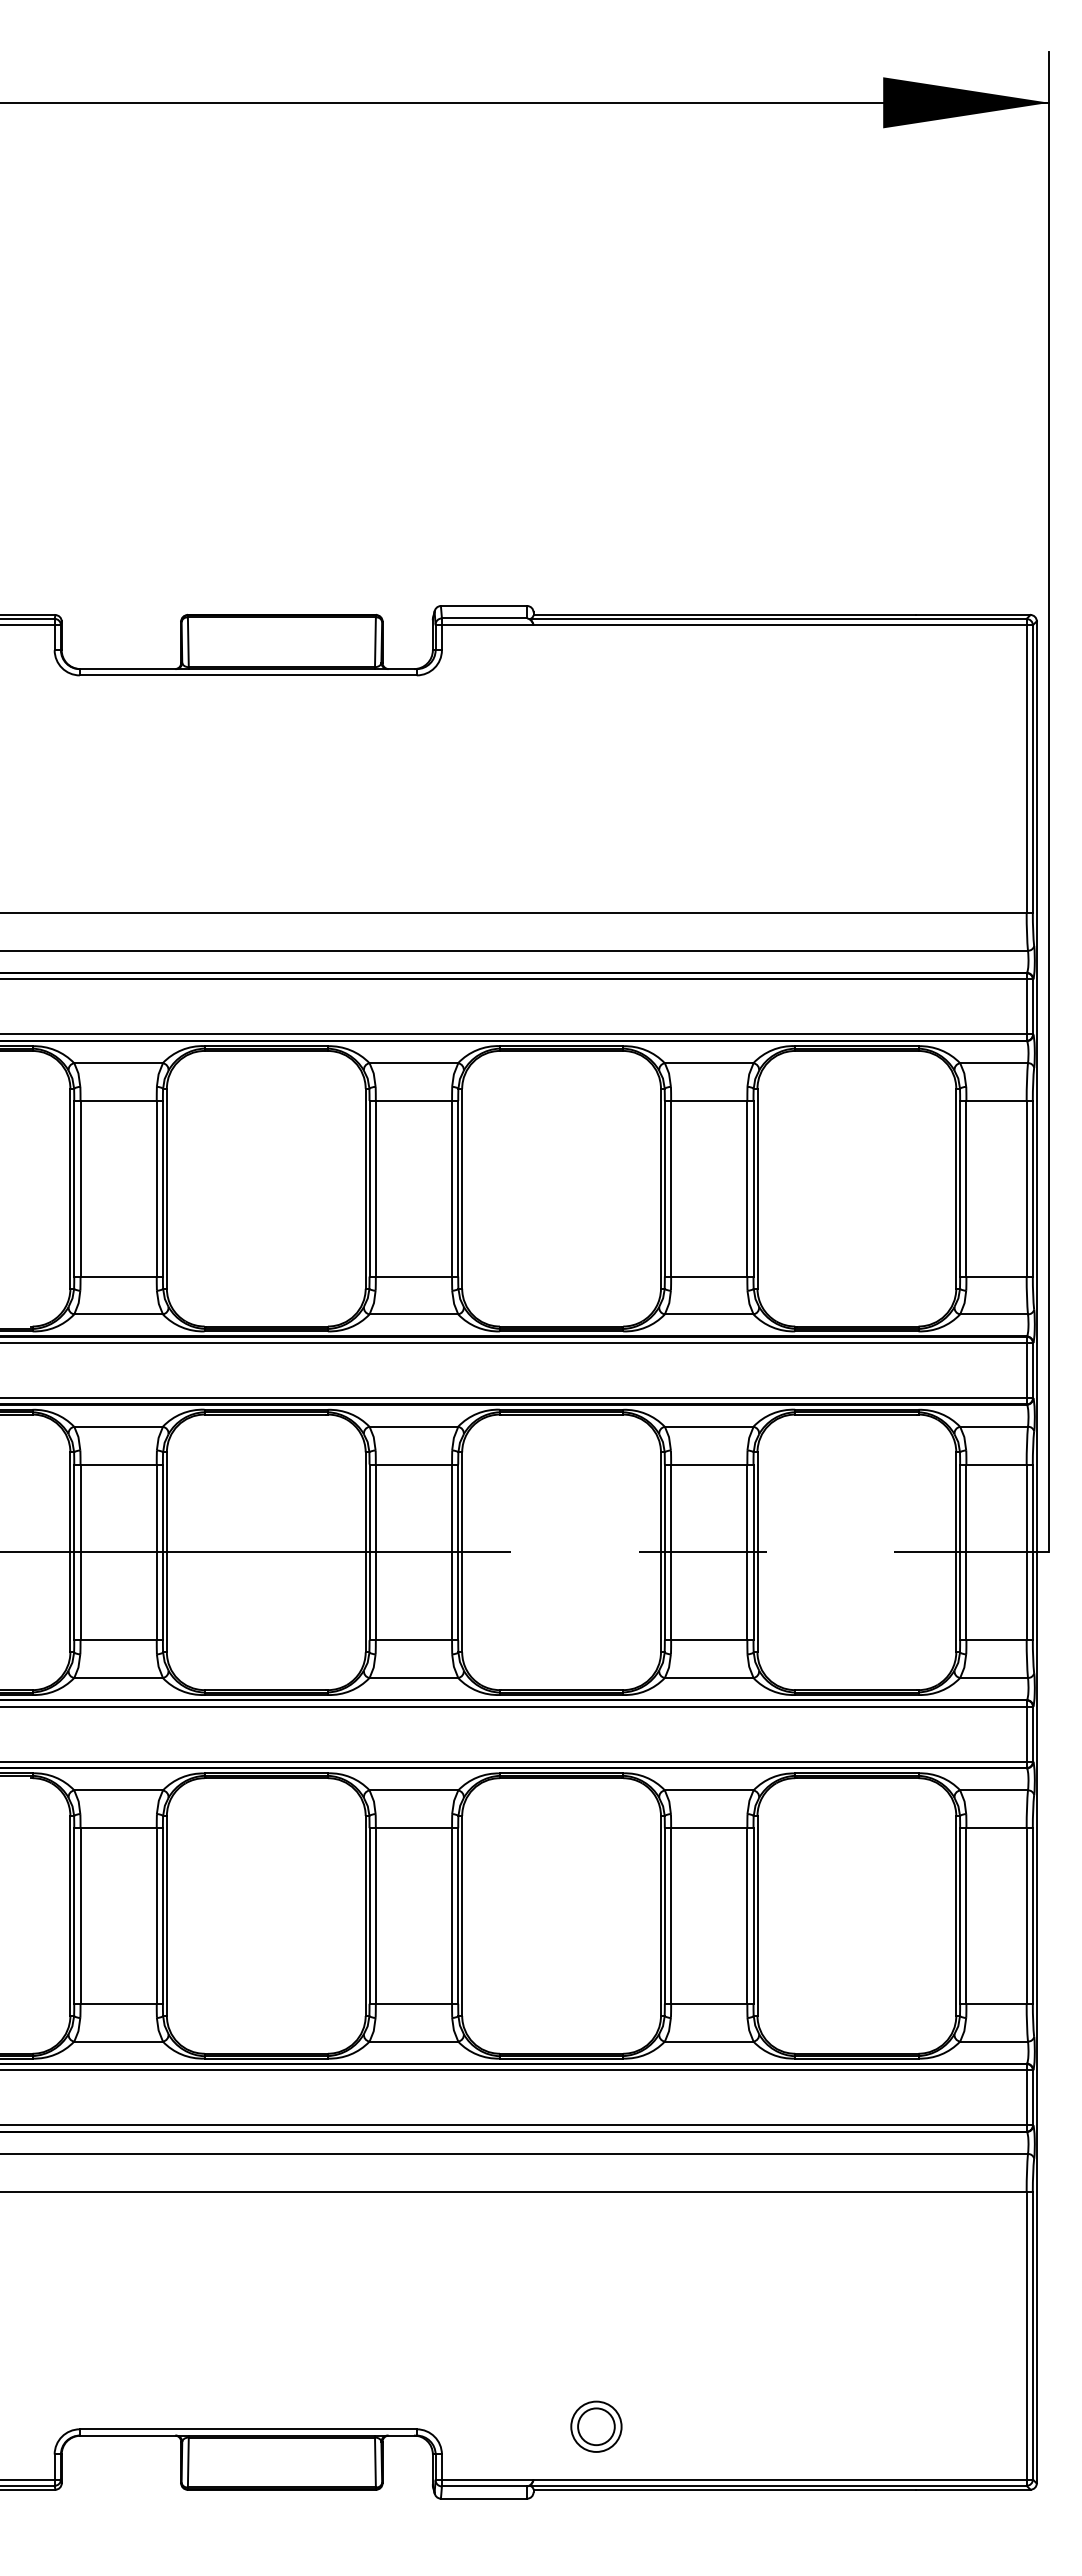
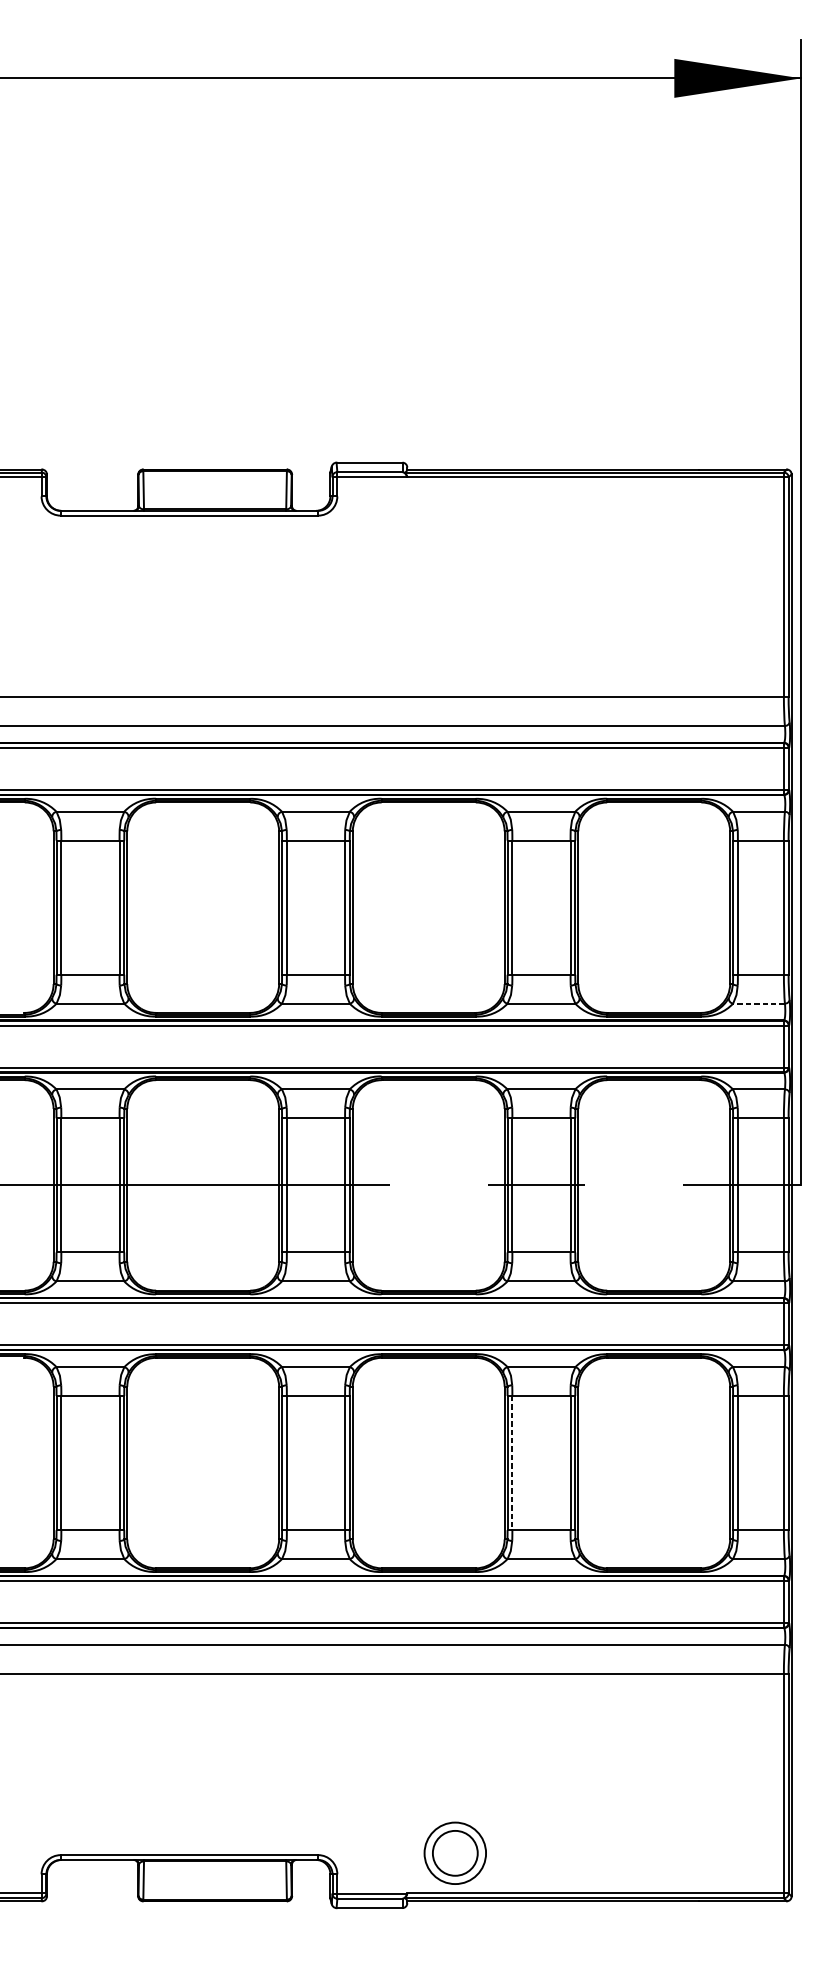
line: (994, 1314) -> (759, 1003), solid -> dashed
line: (671, 1915) -> (512, 1462), solid -> dashed
part: (596, 2426) -> (455, 1852), size x1.6

